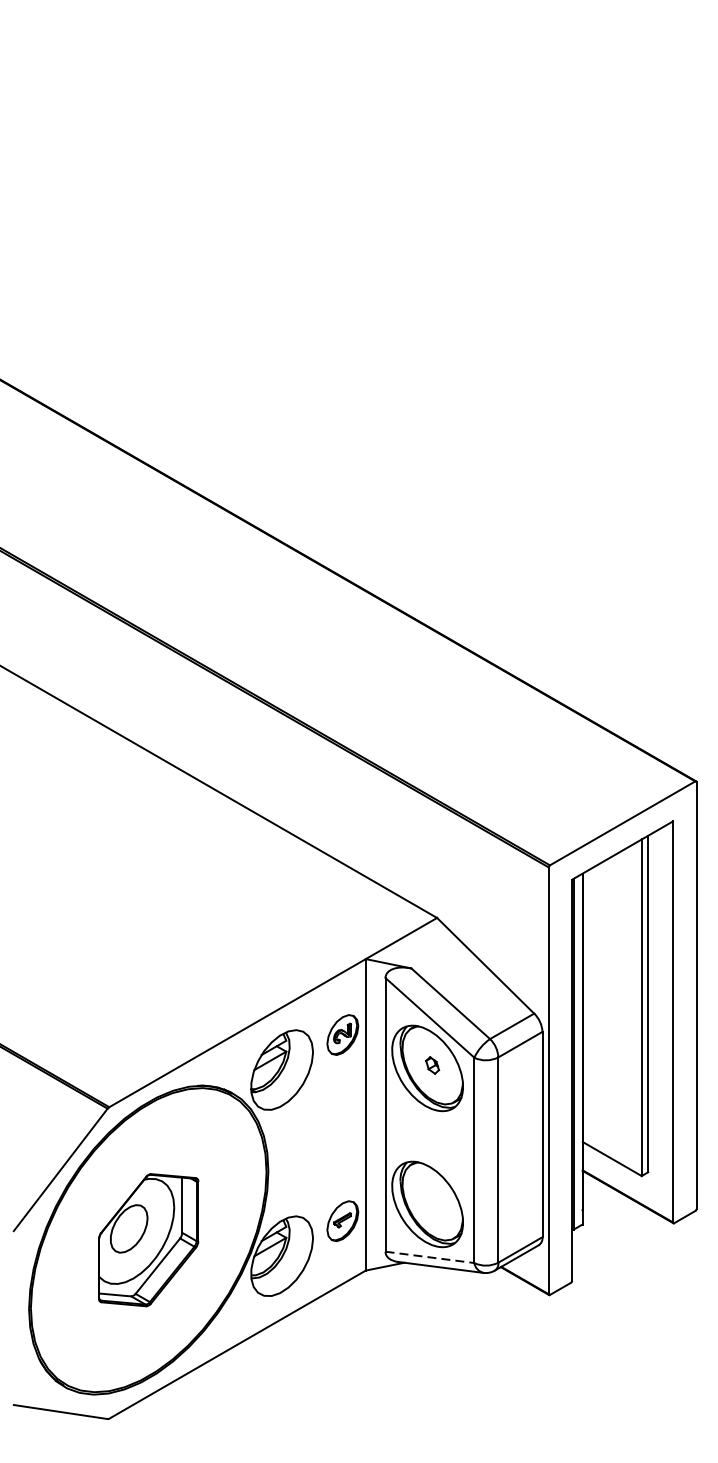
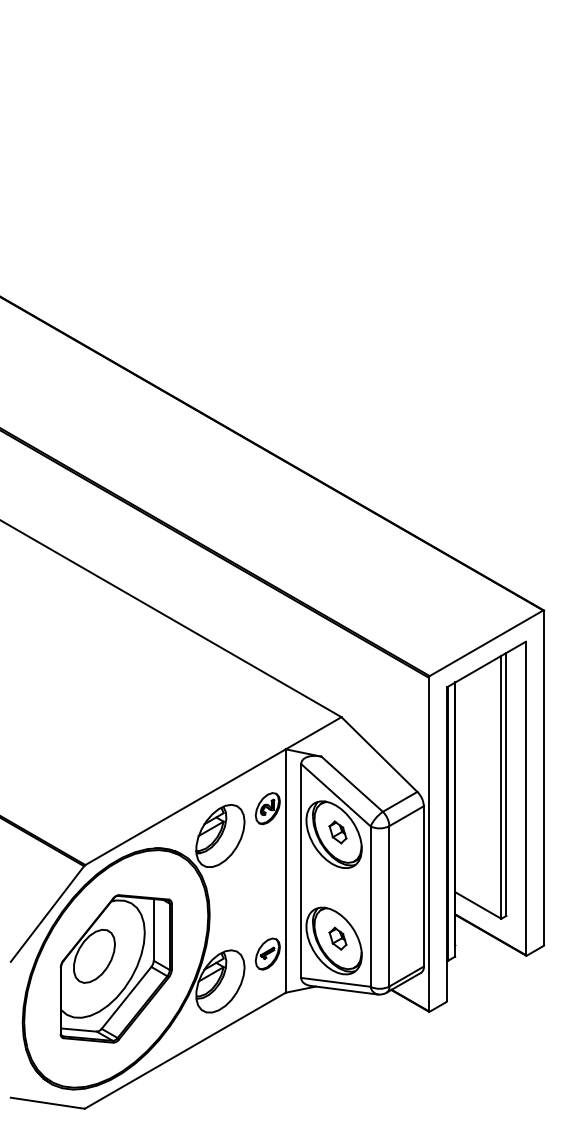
part: (431, 1065) -> (337, 832), size x1.67
part: (431, 1201) -> (337, 938), added
part: (147, 1239) -> (115, 968), size x1.43
line: (429, 1257) -> (335, 982), dashed -> solid

